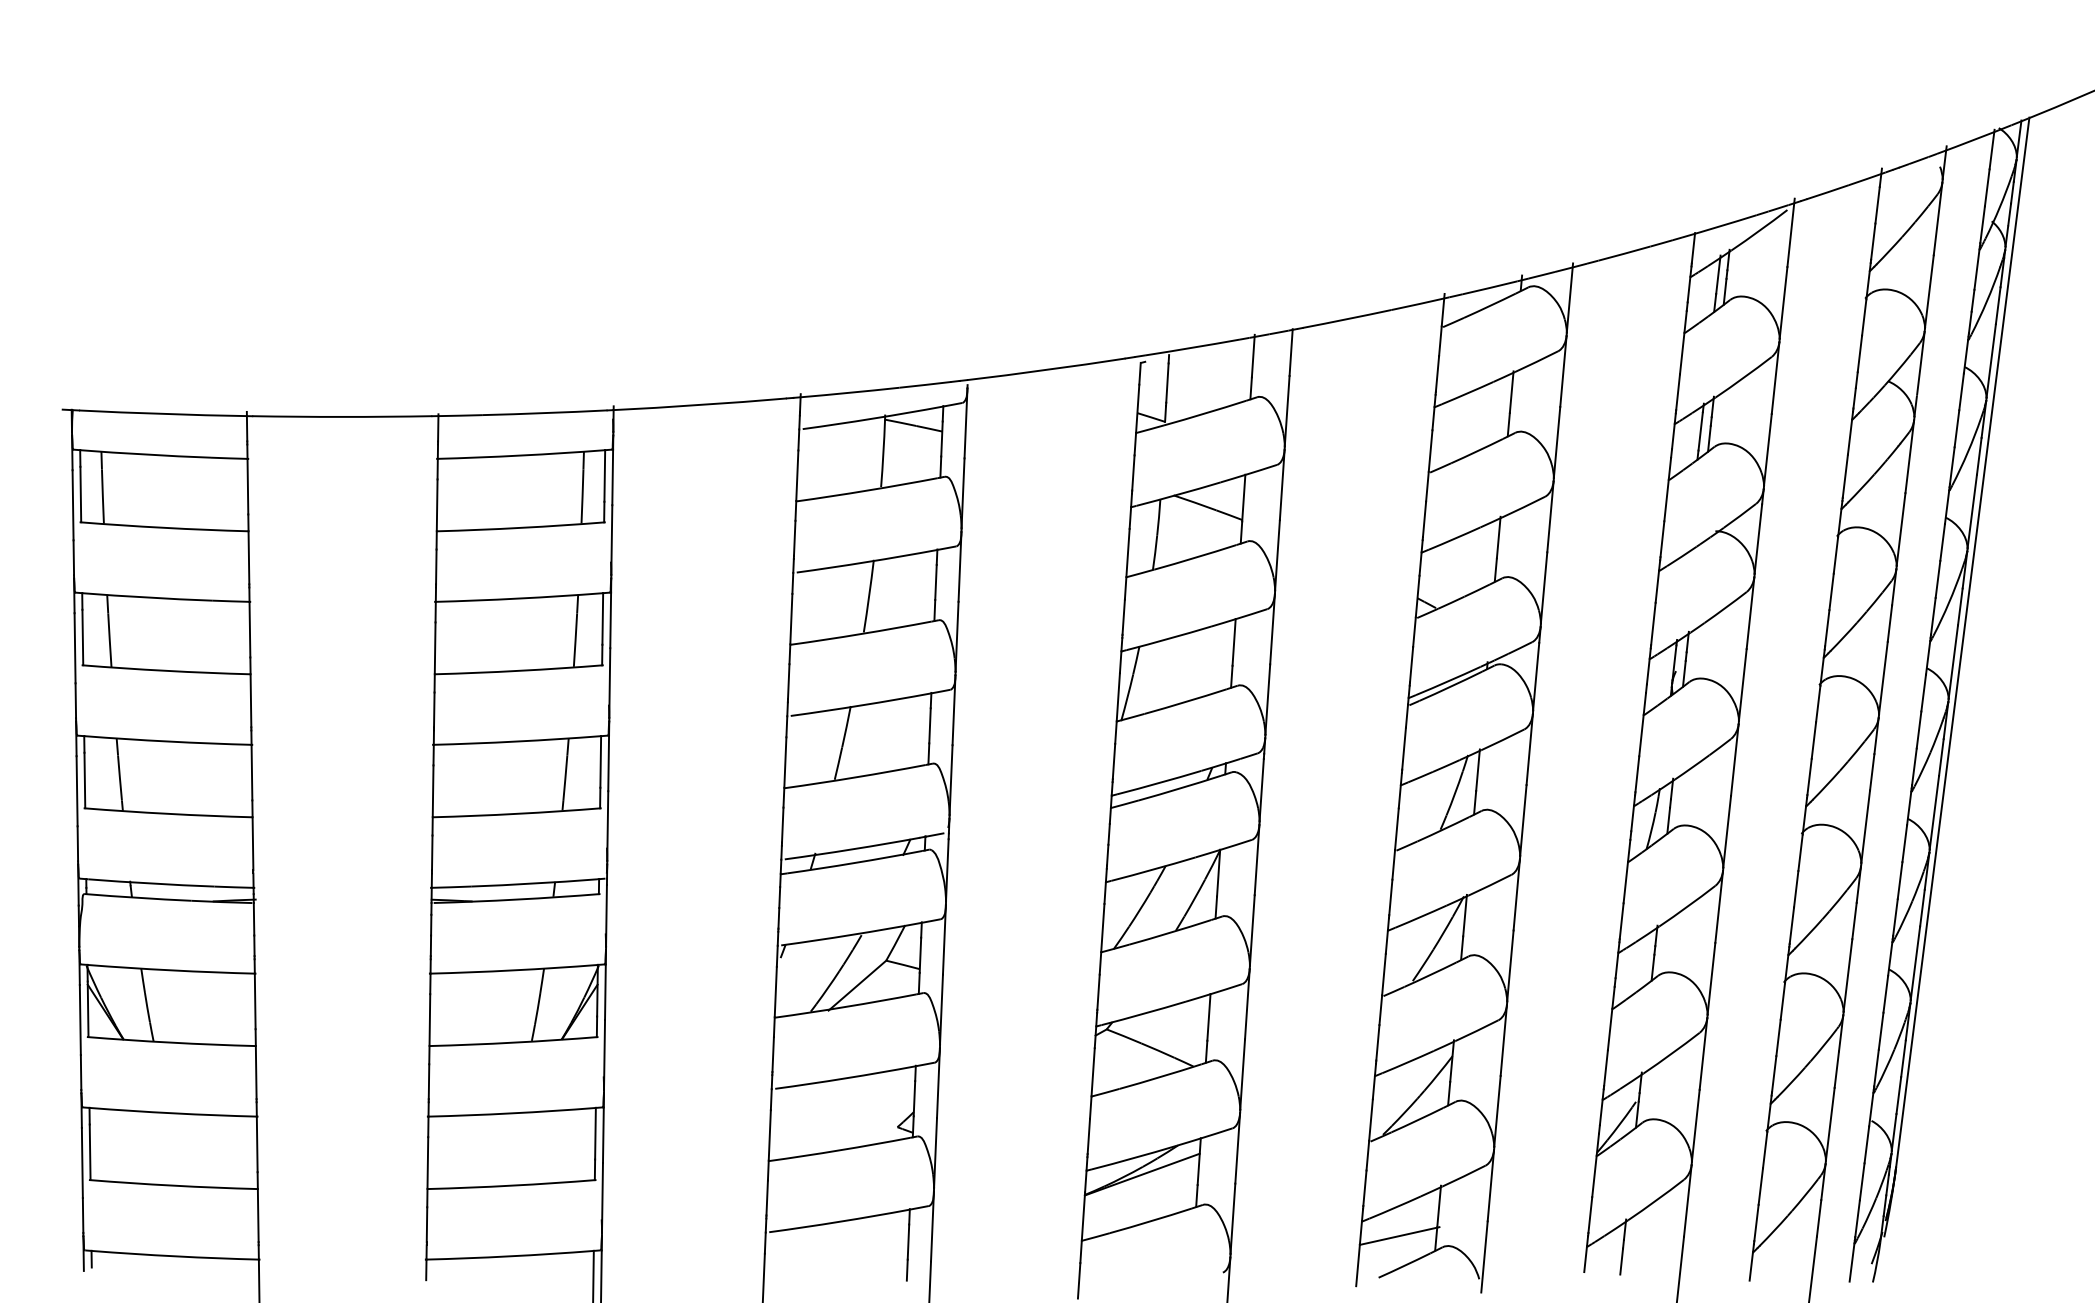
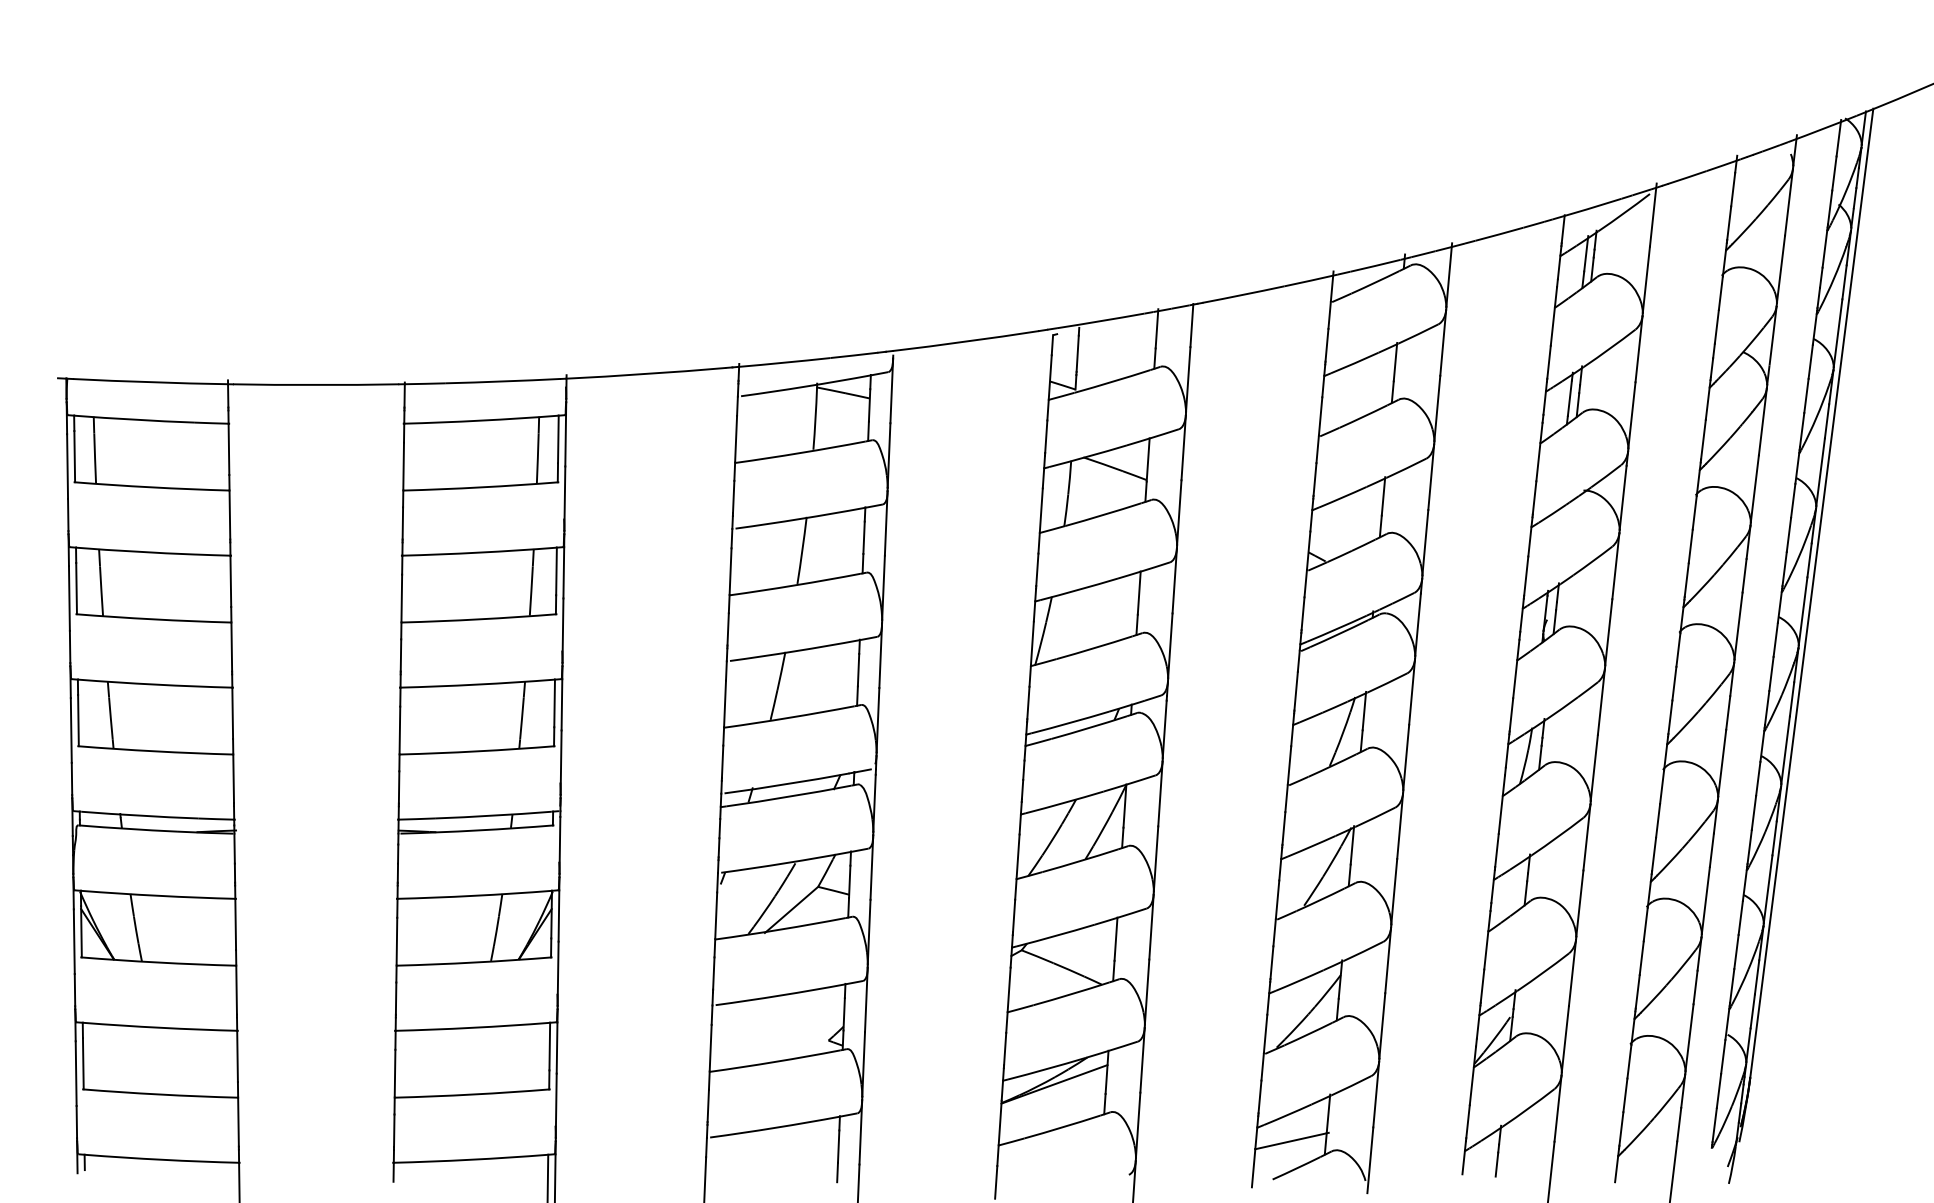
line: (1851, 1262) -> (1709, 1165), removed

